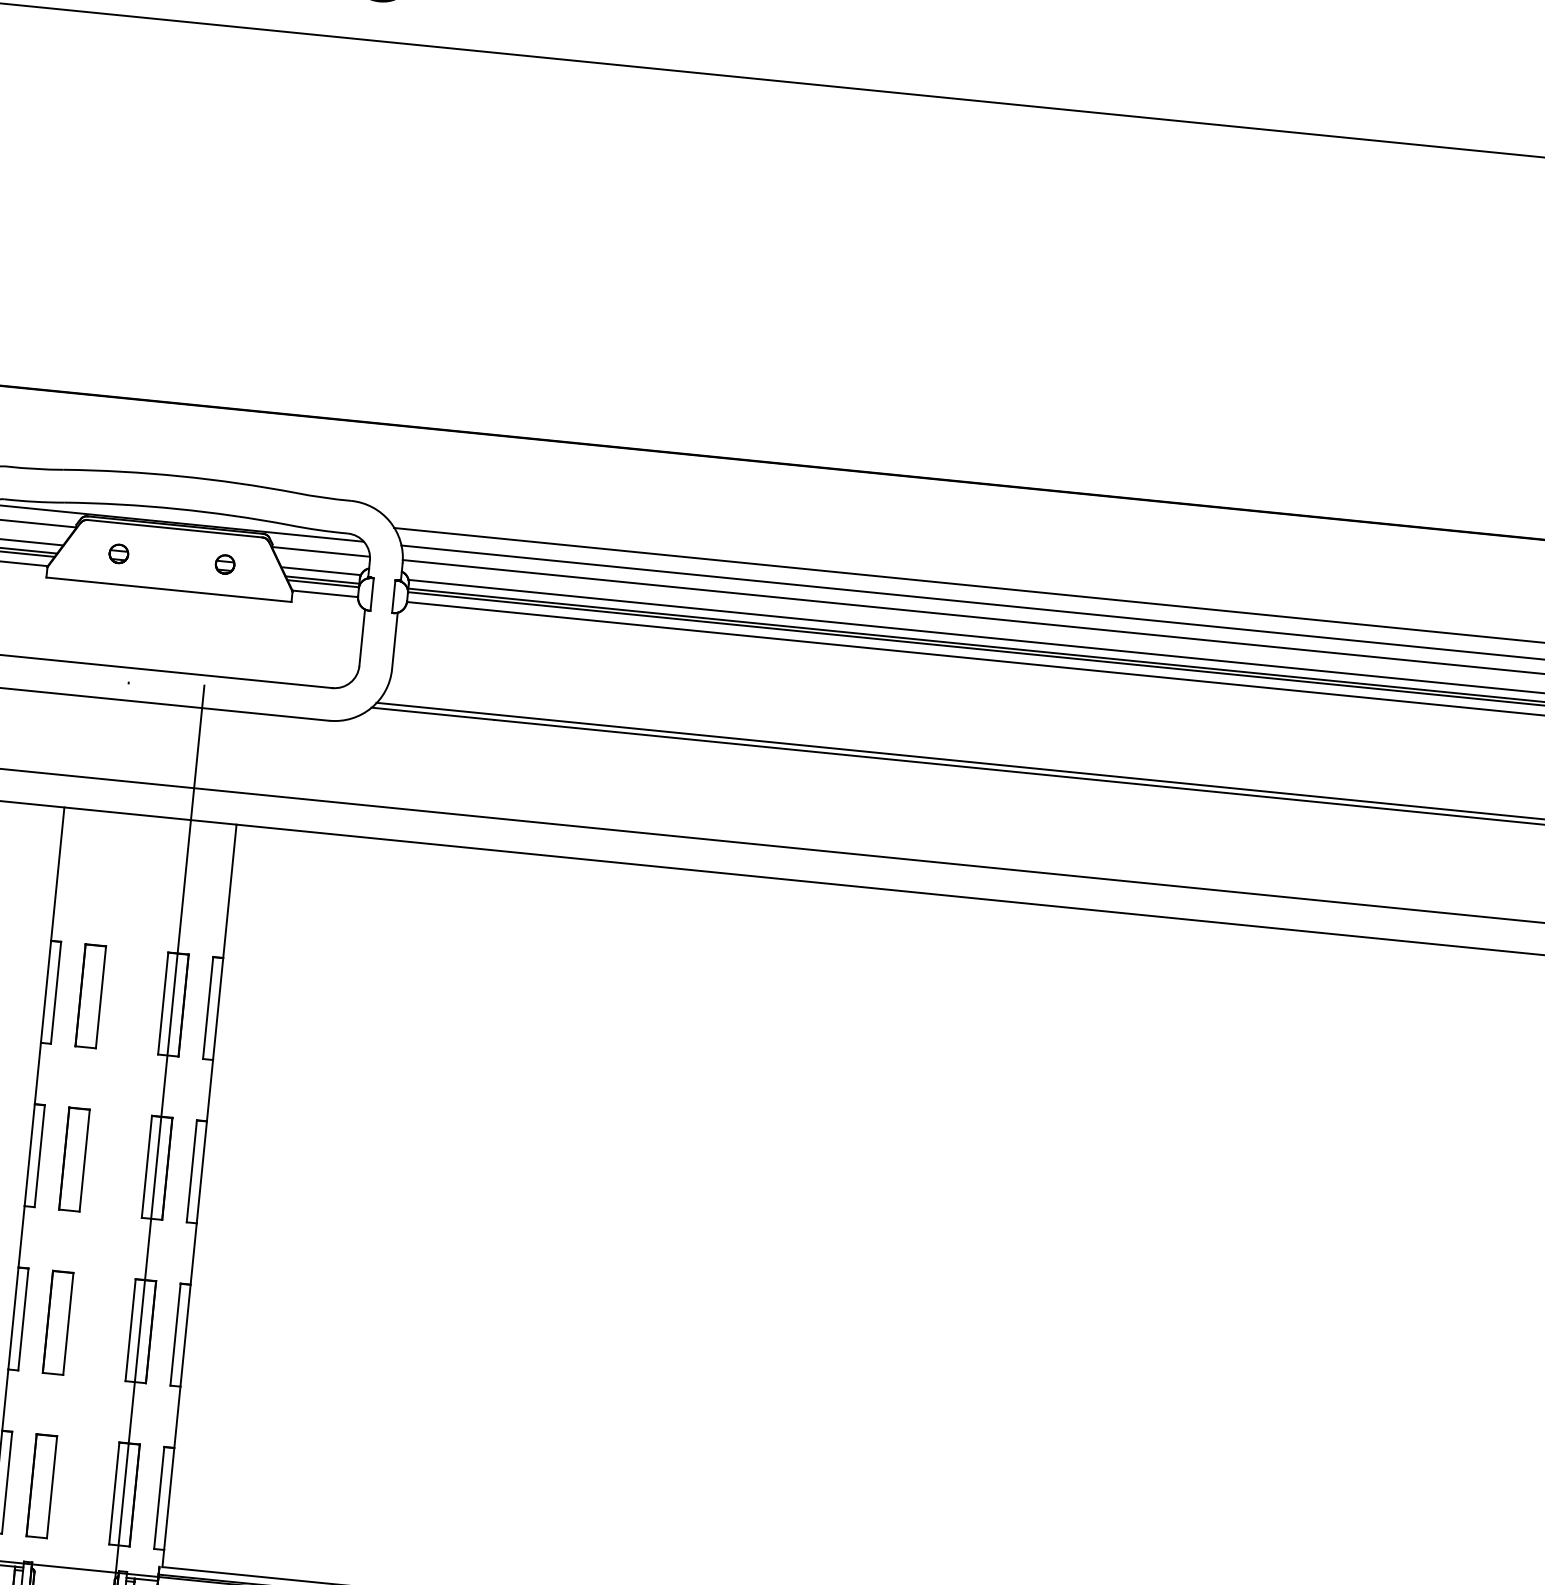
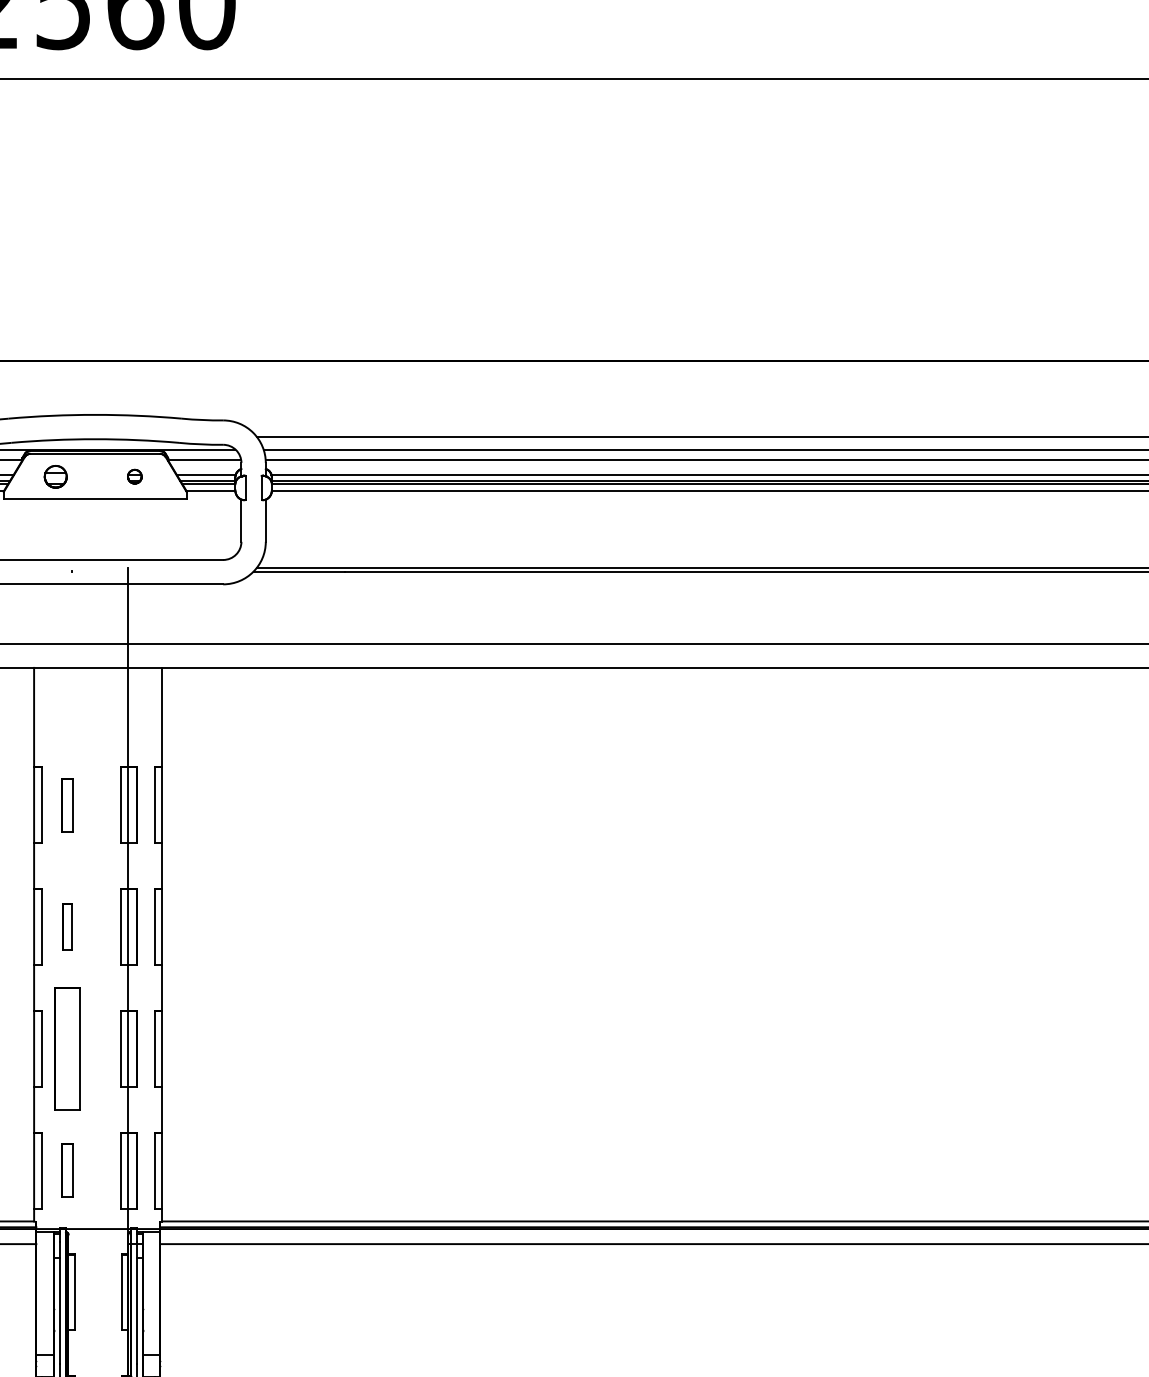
part: (118, 553) -> (55, 476), size x1.6
part: (90, 995) -> (67, 804), size x0.7
part: (74, 1158) -> (67, 926), size x0.6
part: (58, 1322) -> (67, 1048), size x1.6
part: (41, 1486) -> (67, 1170), size x0.7

